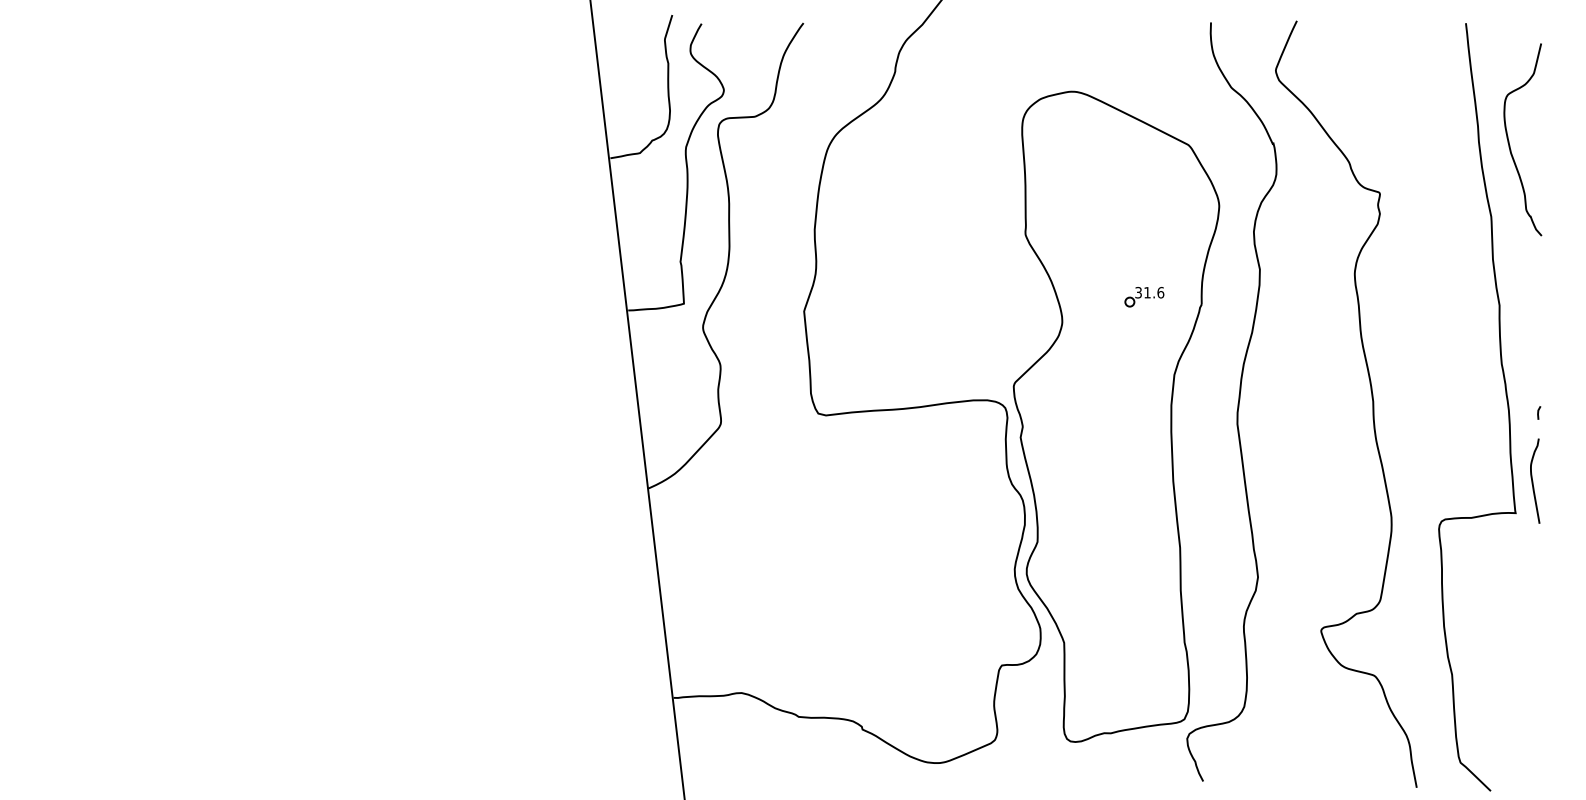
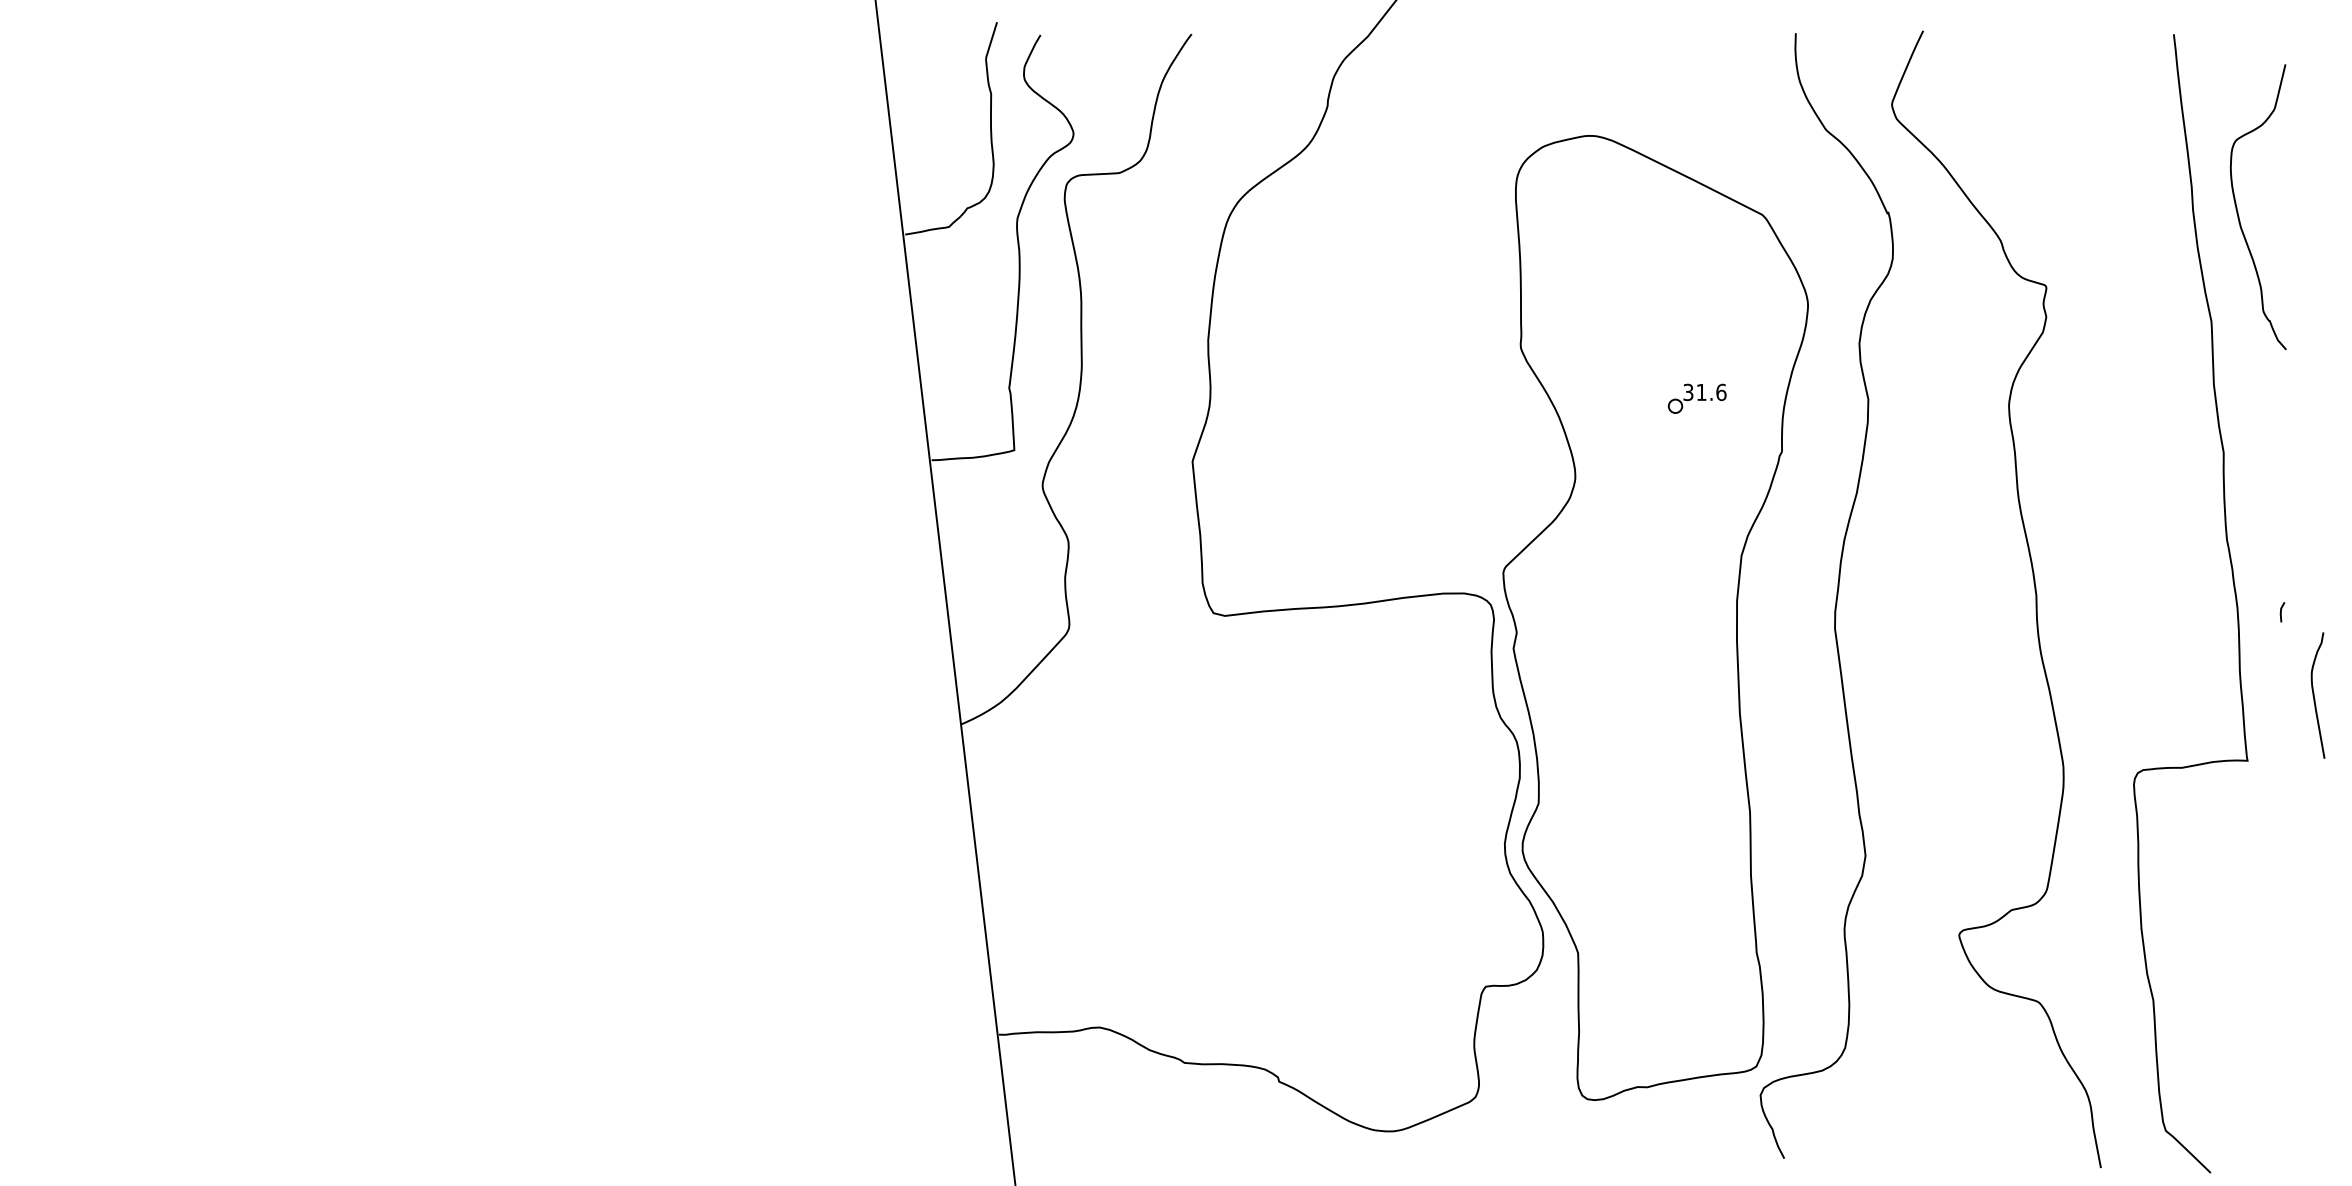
part: (1144, 297) -> (1697, 399), moved
curve: (1533, 480) -> (2315, 694), moved

